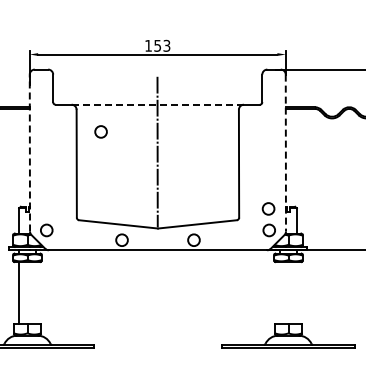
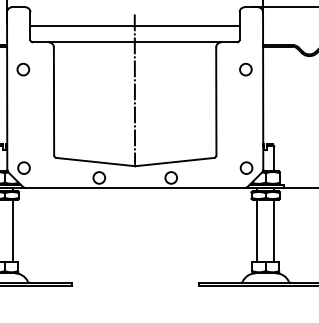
line: (157, 88) -> (134, 26), added
line: (158, 104) -> (135, 42), dashed -> solid
circle: (100, 131) -> (22, 69), moved
line: (29, 152) -> (6, 90), dashed -> solid
line: (285, 153) -> (262, 91), dashed -> solid
circle: (268, 208) -> (245, 69), moved
line: (35, 292) -> (12, 230), added
line: (280, 292) -> (257, 230), added
line: (296, 292) -> (273, 230), added

